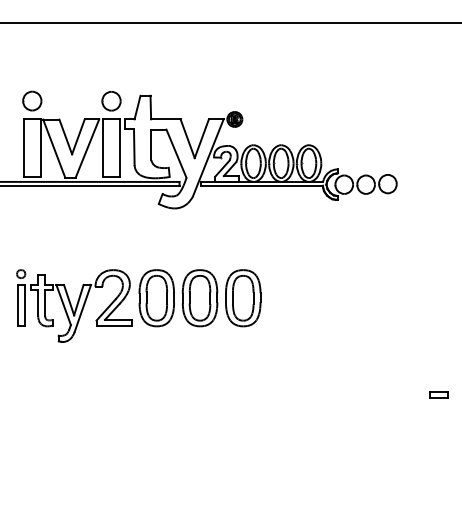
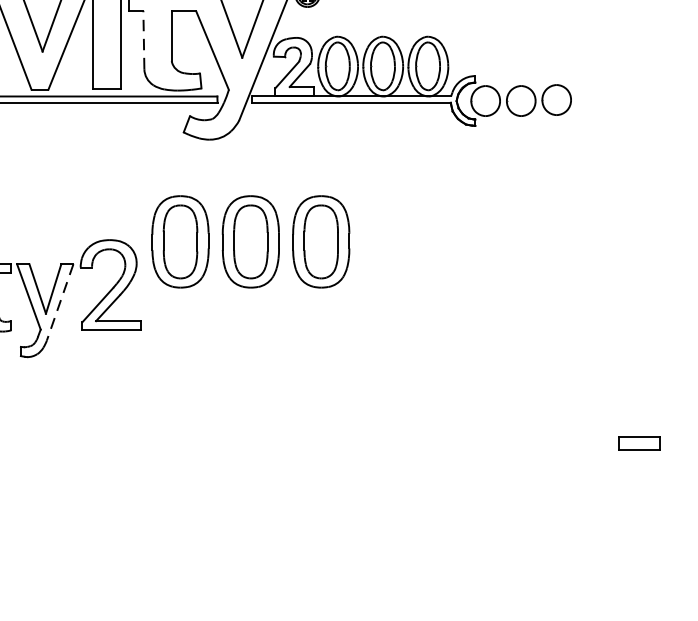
line: (134, 147) -> (144, 40), solid -> dashed
part: (199, 298) -> (250, 242), moved
line: (82, 308) -> (59, 302), solid -> dashed
part: (438, 394) -> (639, 442), size x1.4

